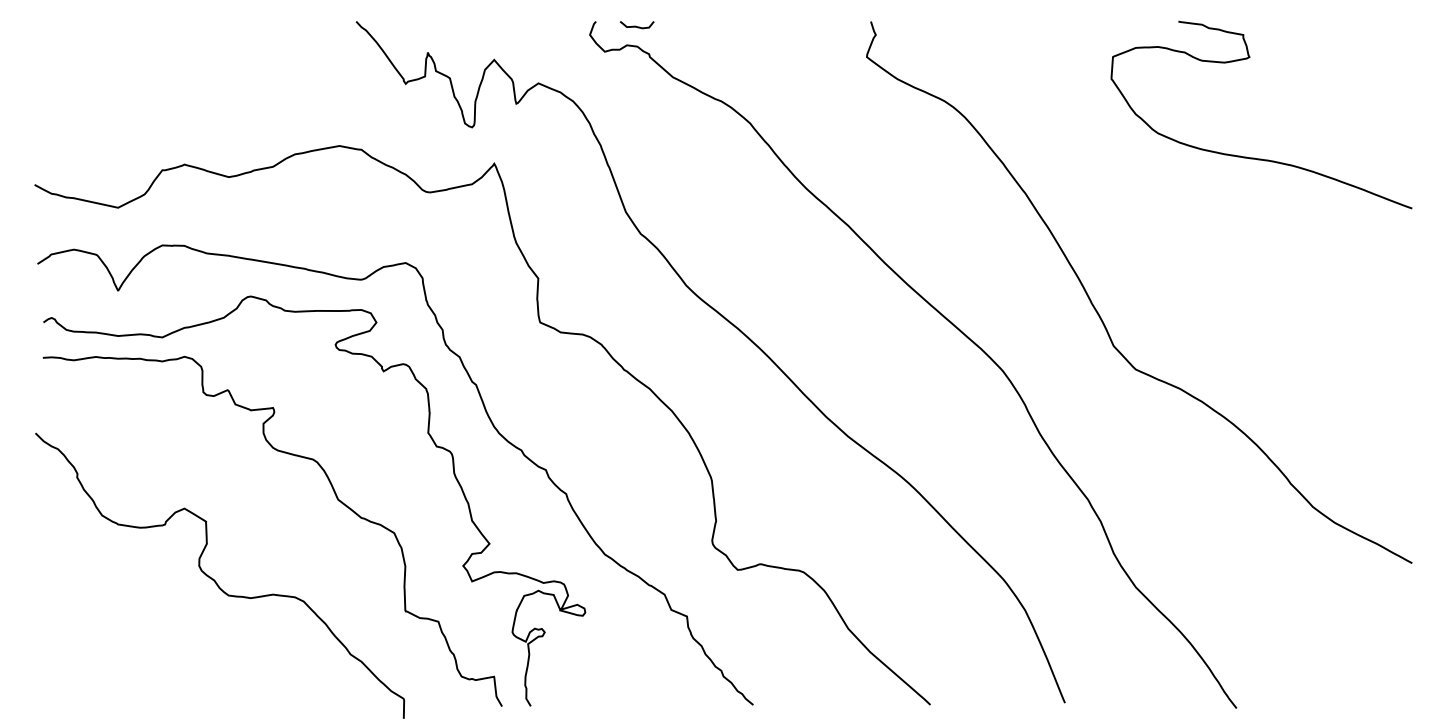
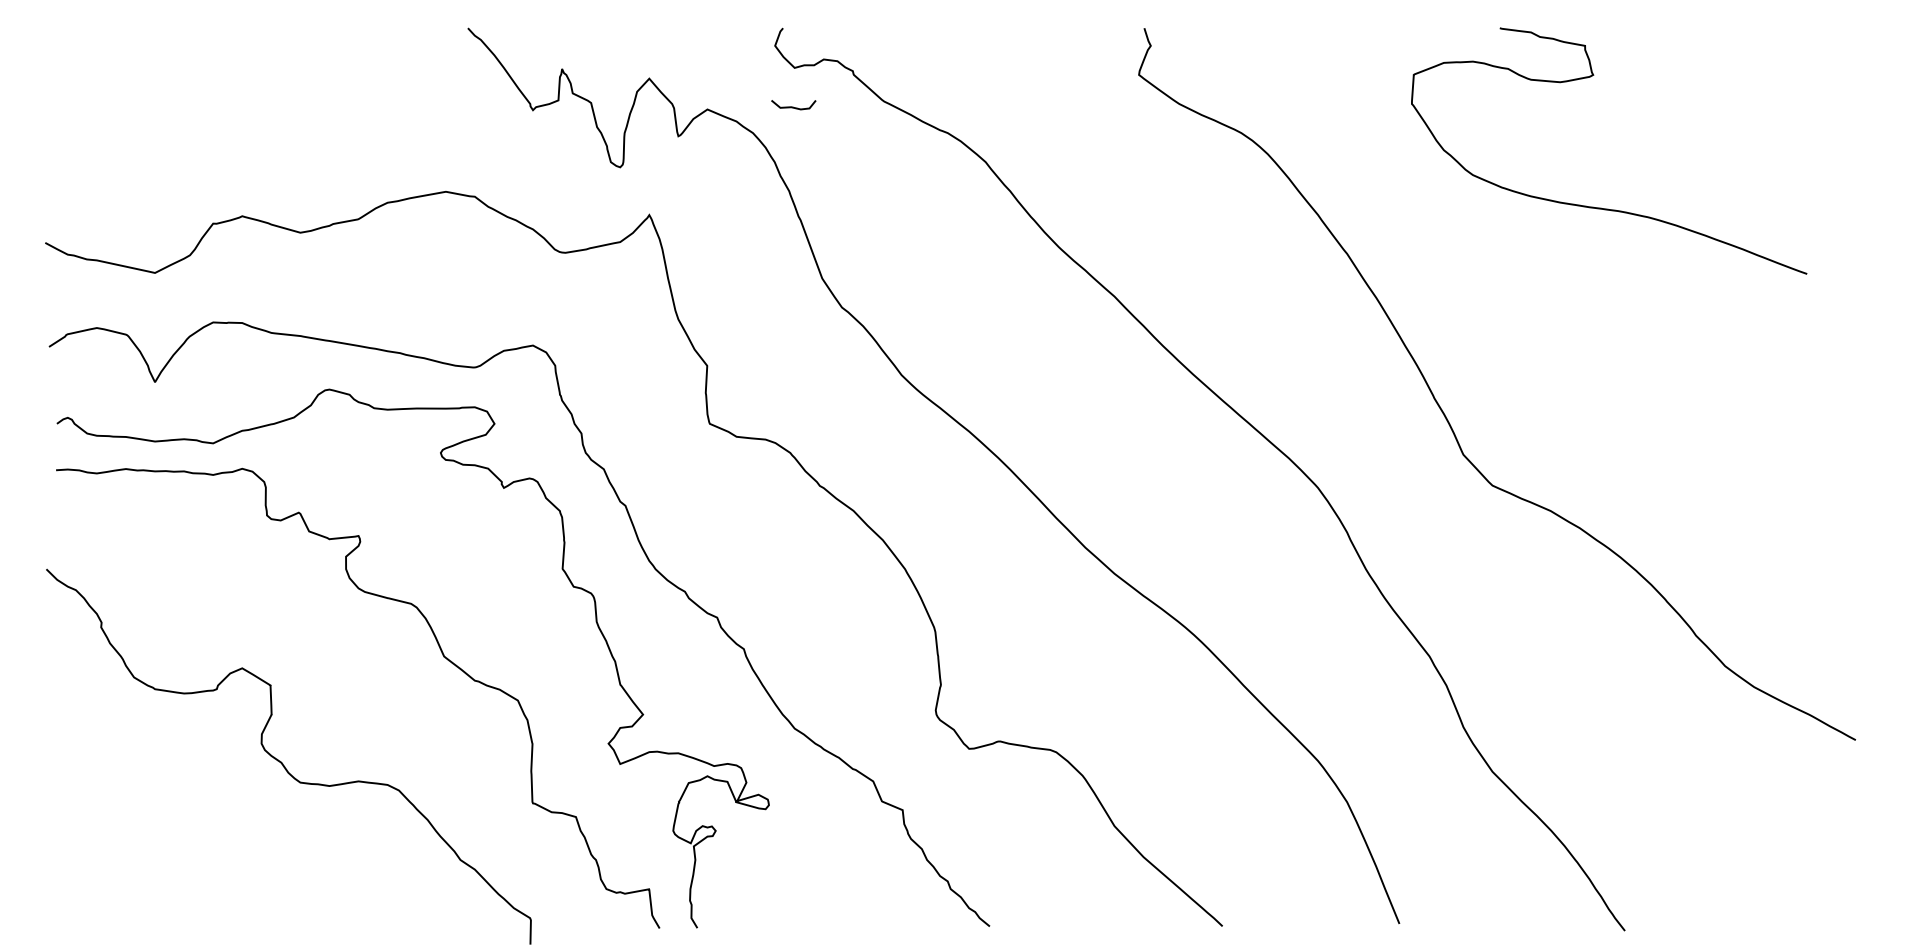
curve: (637, 26) -> (794, 107), moved
curve: (1254, 157) -> (1599, 206), moved

